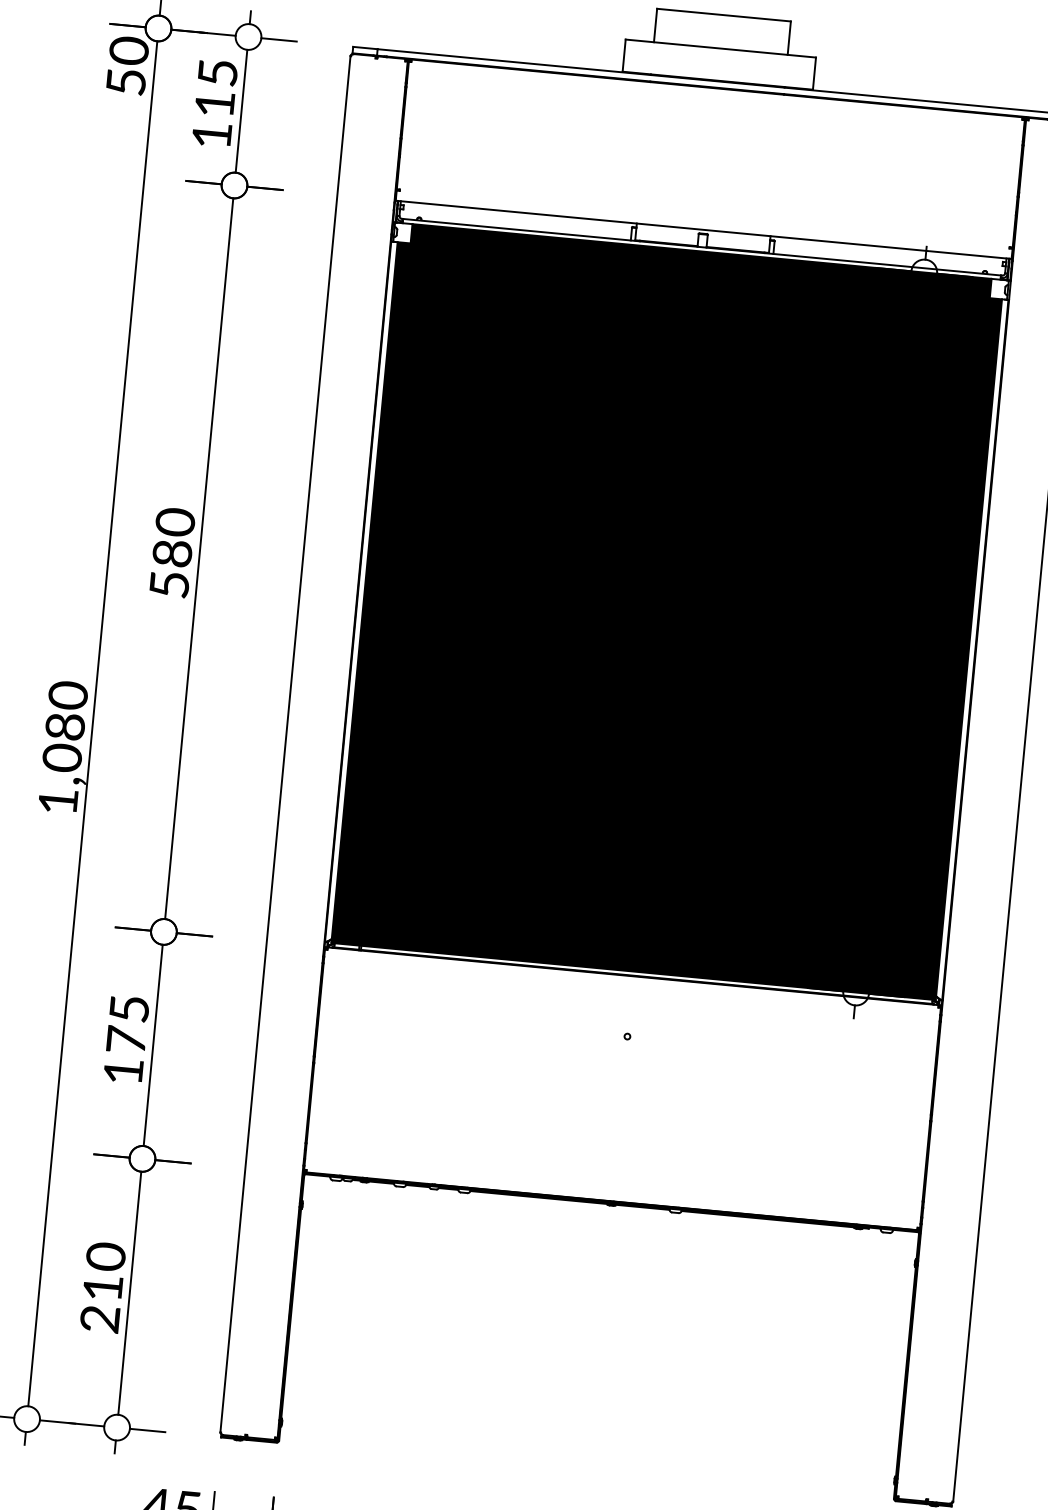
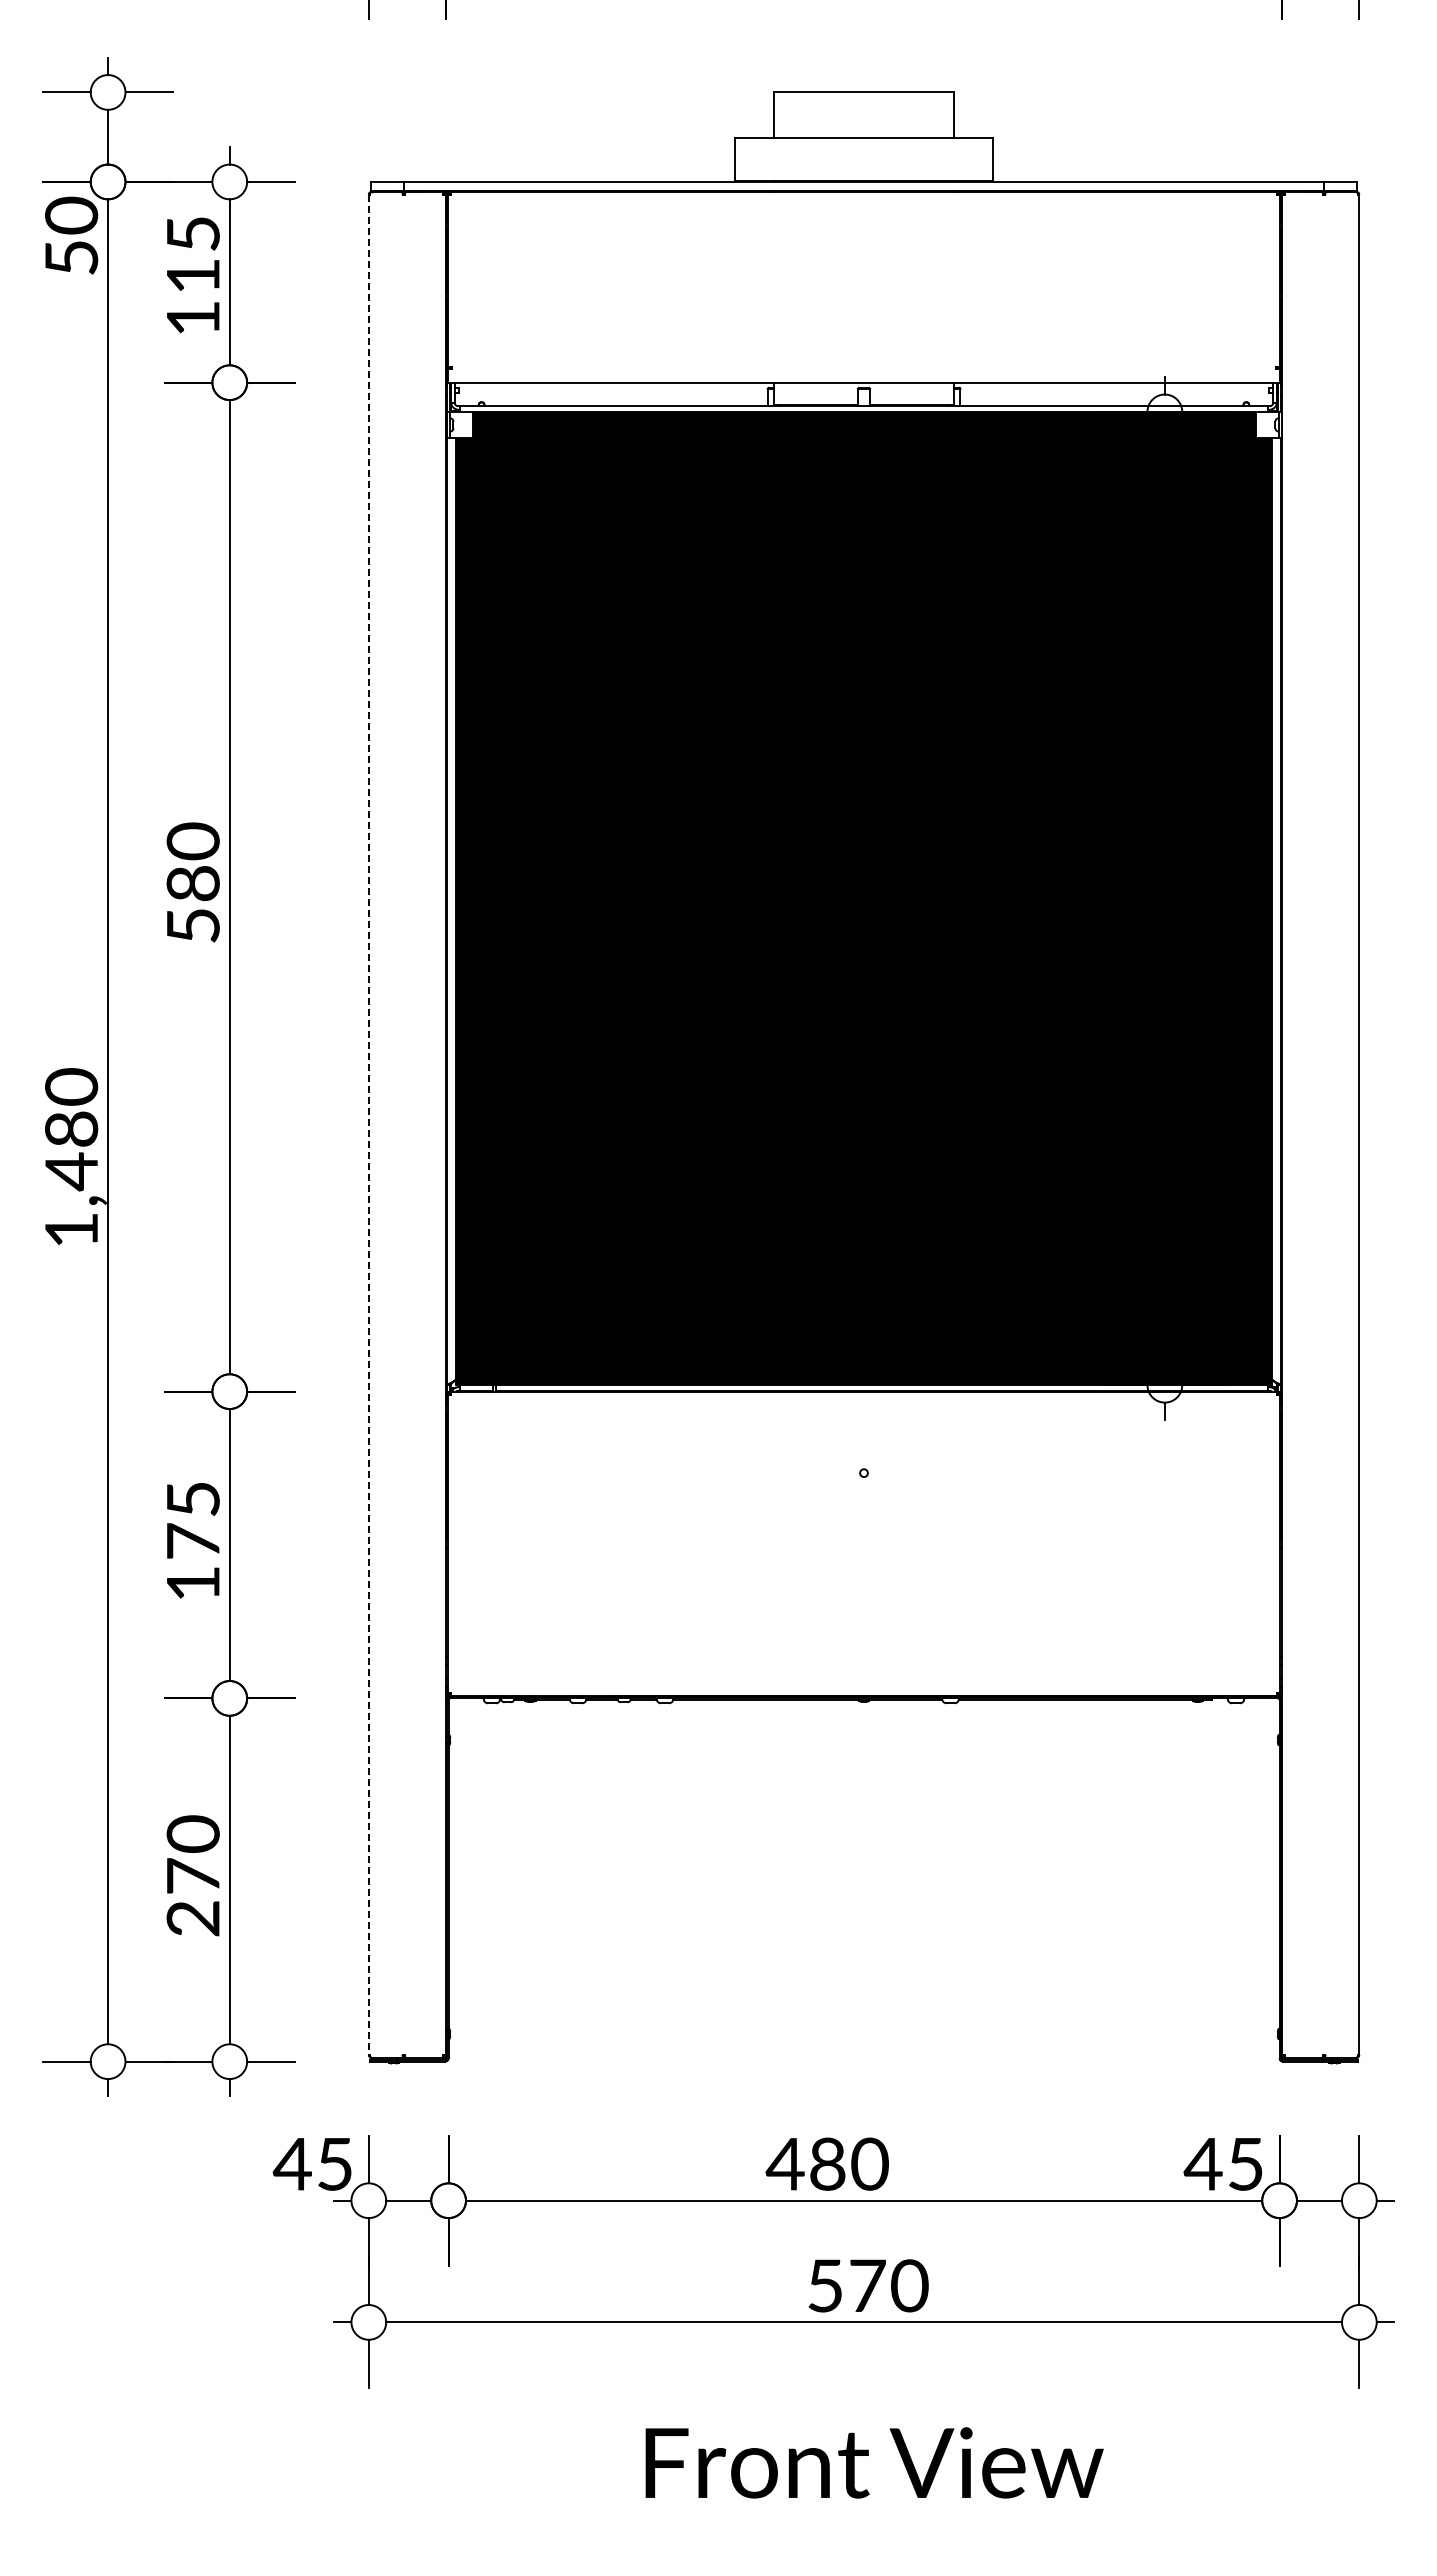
line: (285, 744) -> (368, 1125), solid -> dashed
text: (62, 758) -> (71, 1171), 1,080 -> 1,480
text: (103, 1287) -> (193, 1875), 210 -> 270

